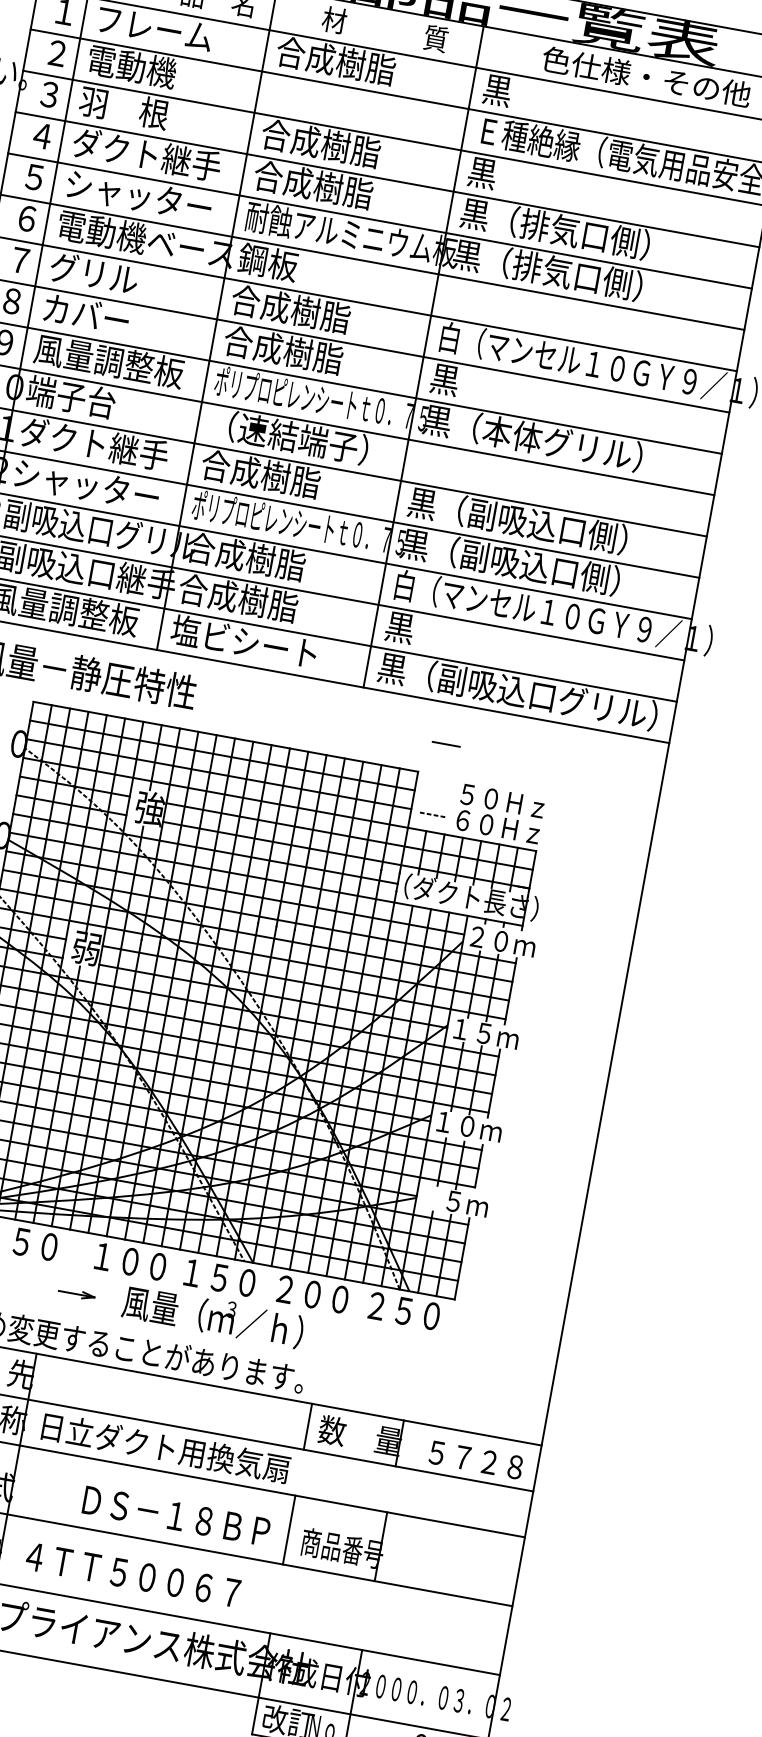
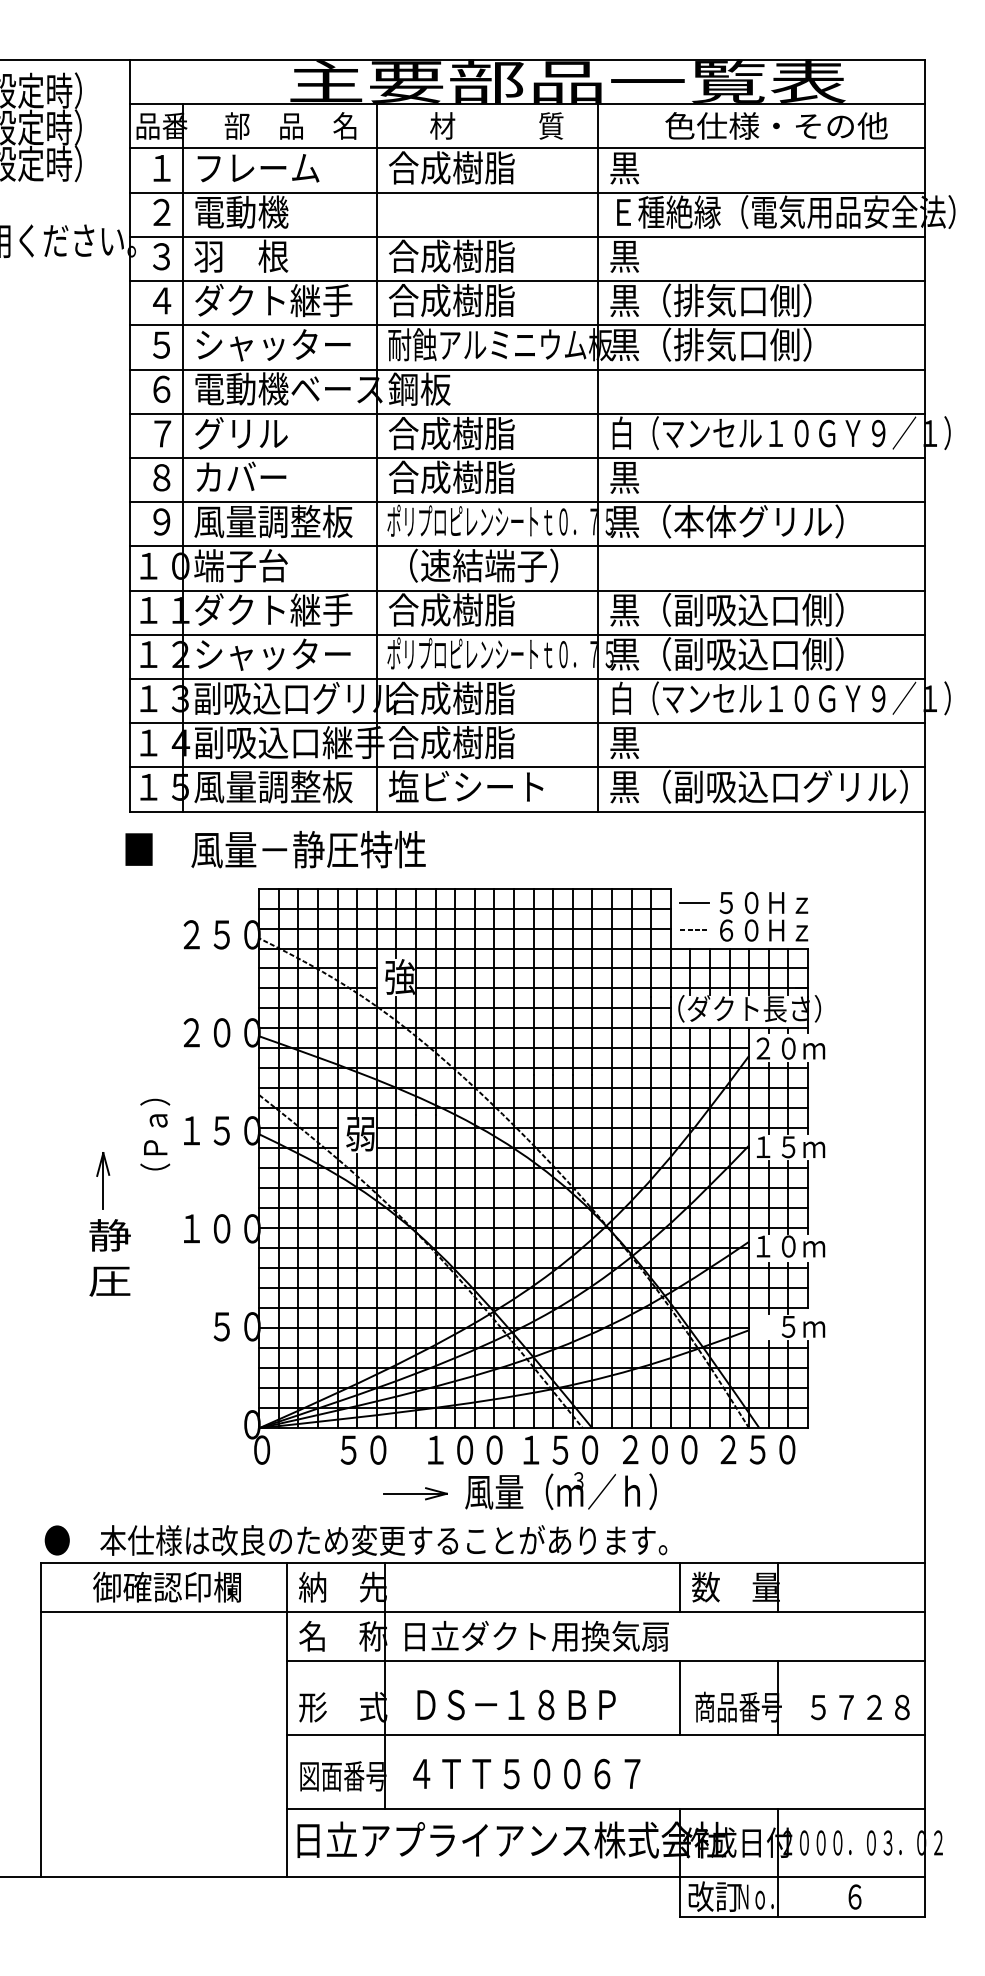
line: (446, 743) -> (694, 902), moved
part: (76, 1293) -> (415, 1493), size x1.67
text: (476, 1460) -> (860, 1707), moved
text: (176, 1515) -> (516, 1704), moved

